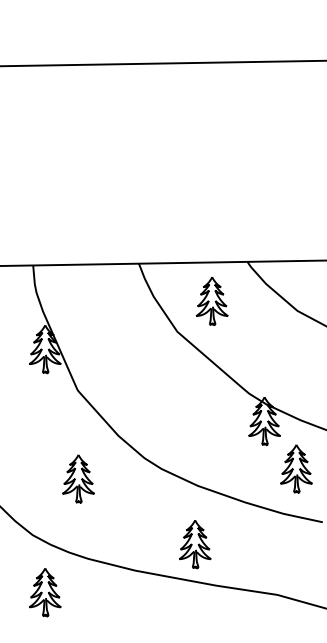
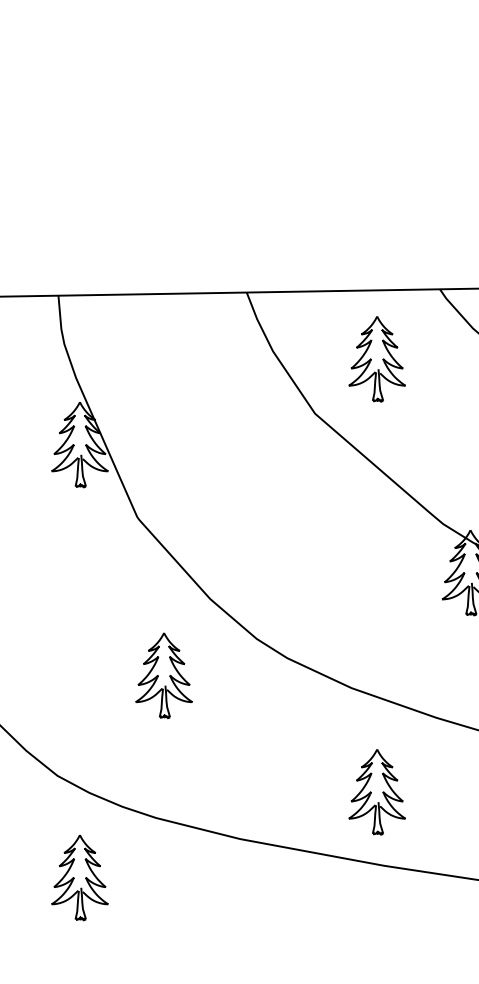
part: (78, 478) -> (164, 675), moved
part: (195, 544) -> (377, 792), moved

